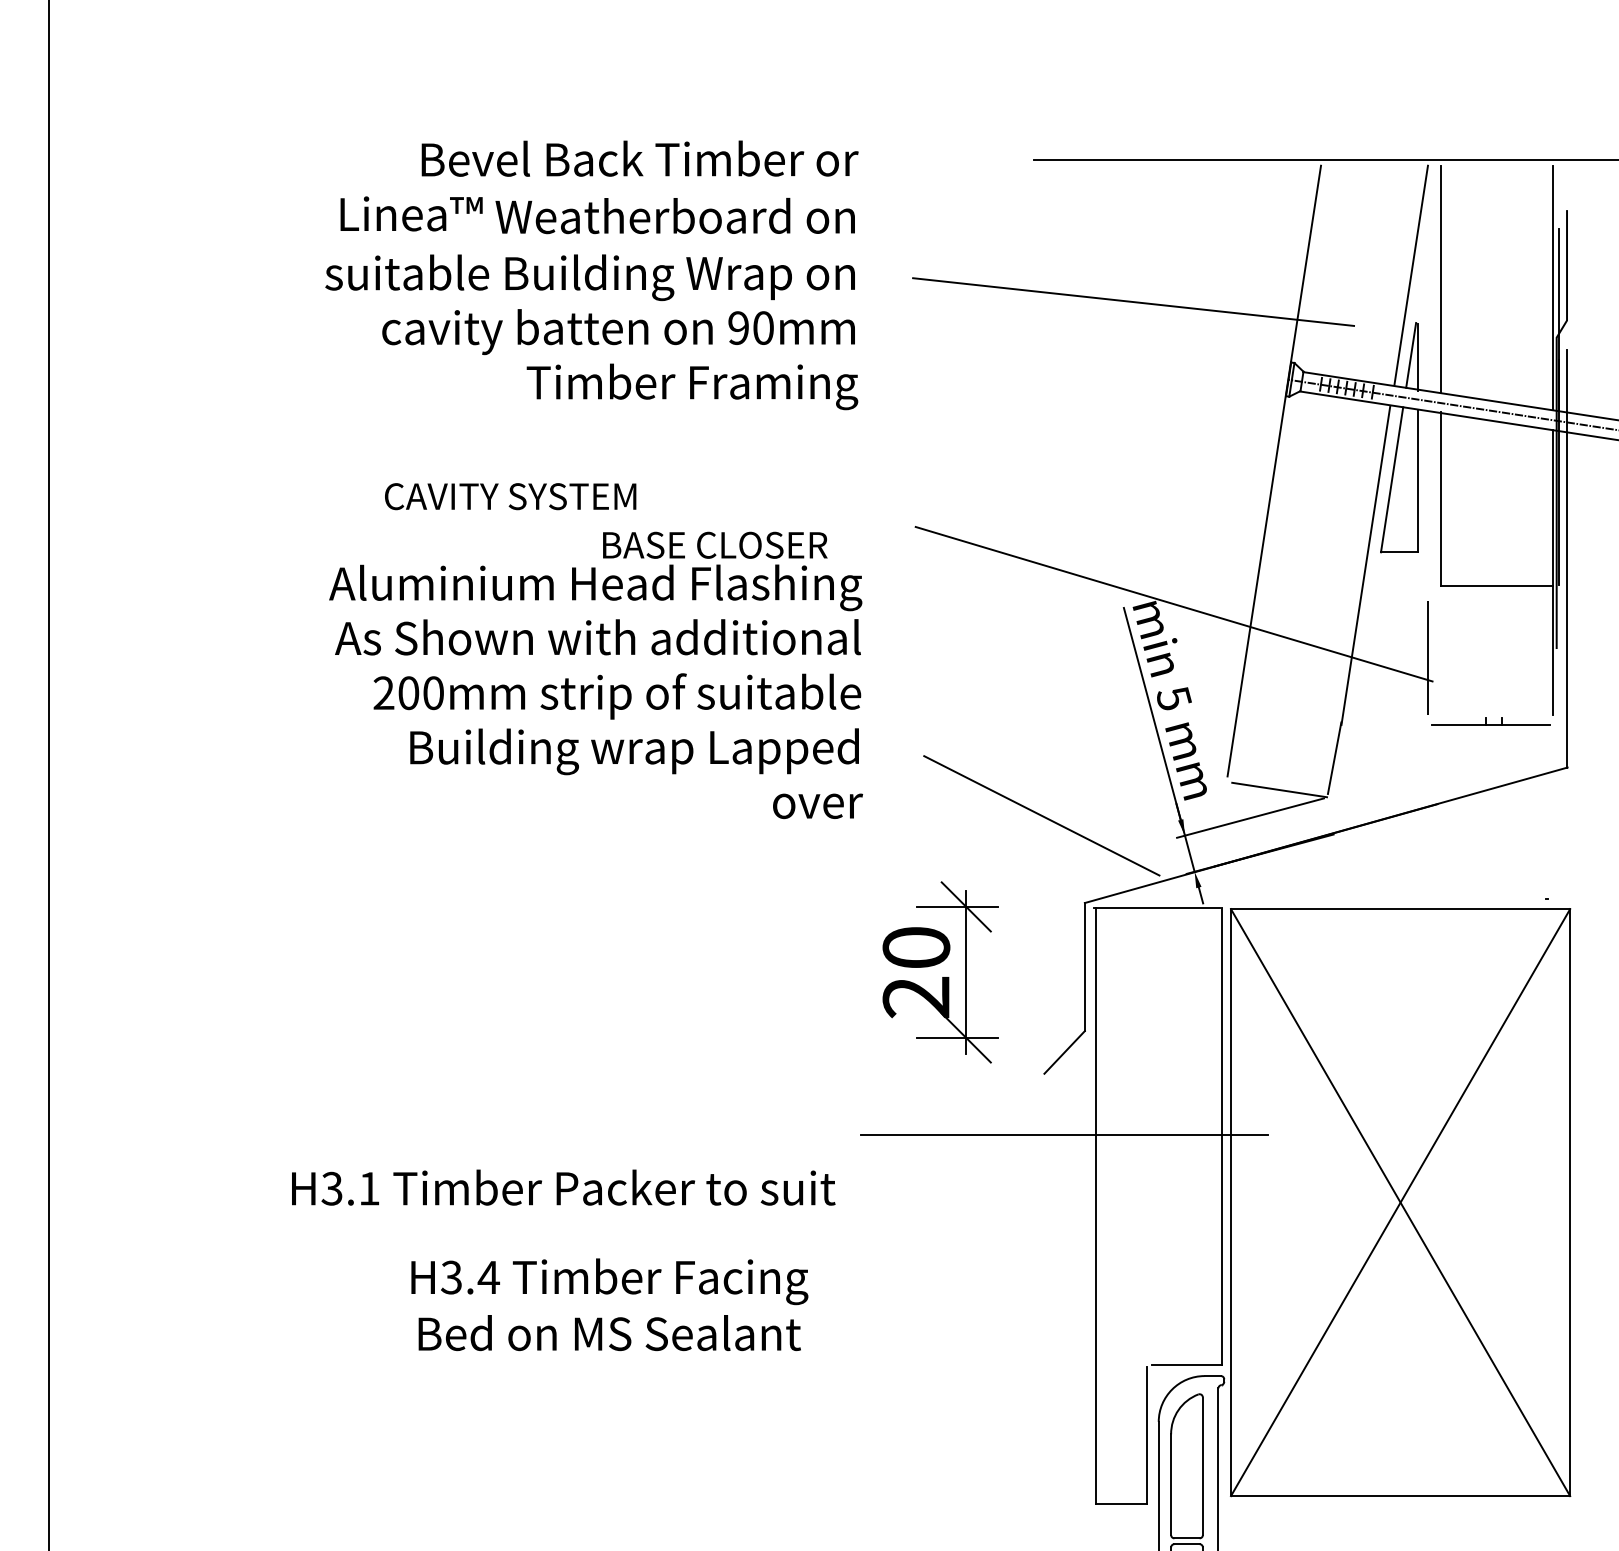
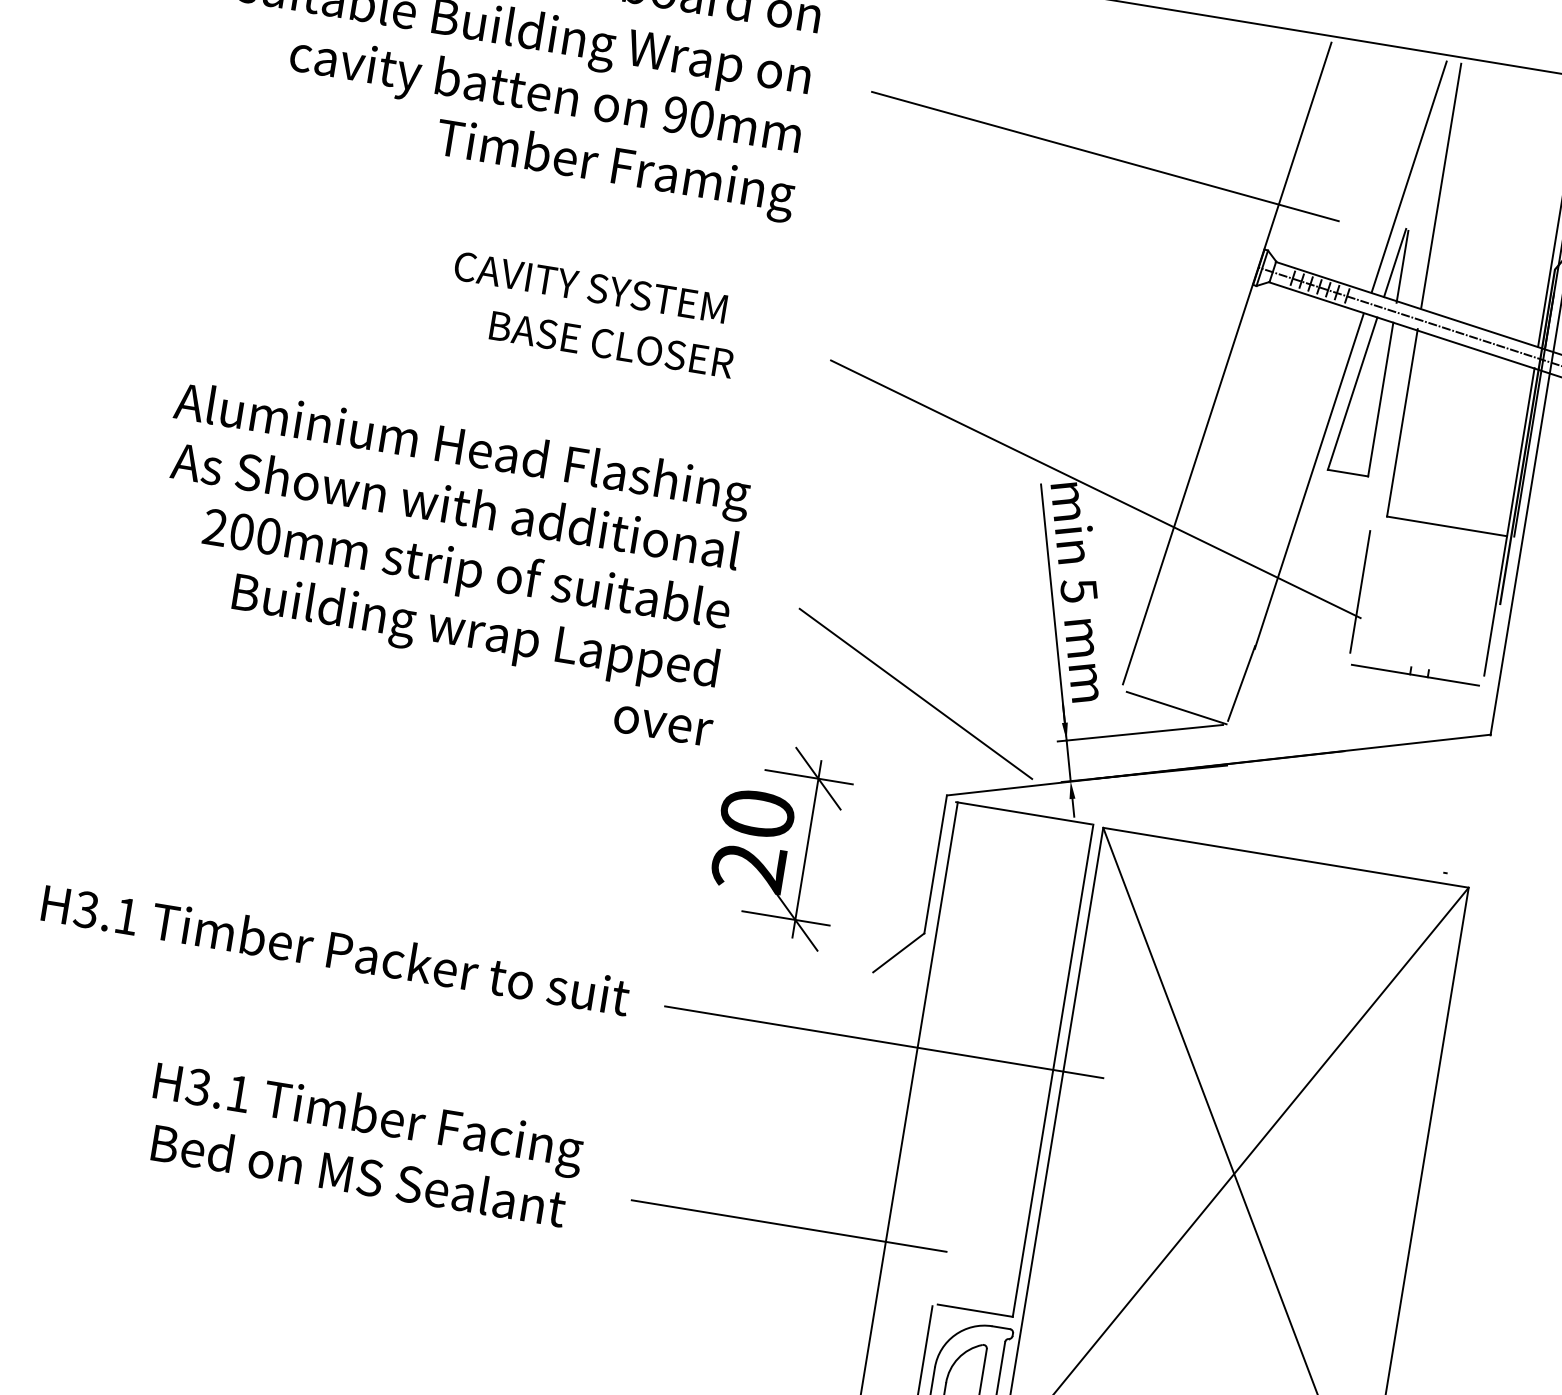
text: (510, 496) -> (590, 287), moved
text: (596, 691) -> (444, 563), moved
text: (563, 1187) -> (336, 949), moved
text: (488, 1277) -> (238, 1093), H3.4 -> H3.1
line: (1005, 1315) -> (788, 1225), added

